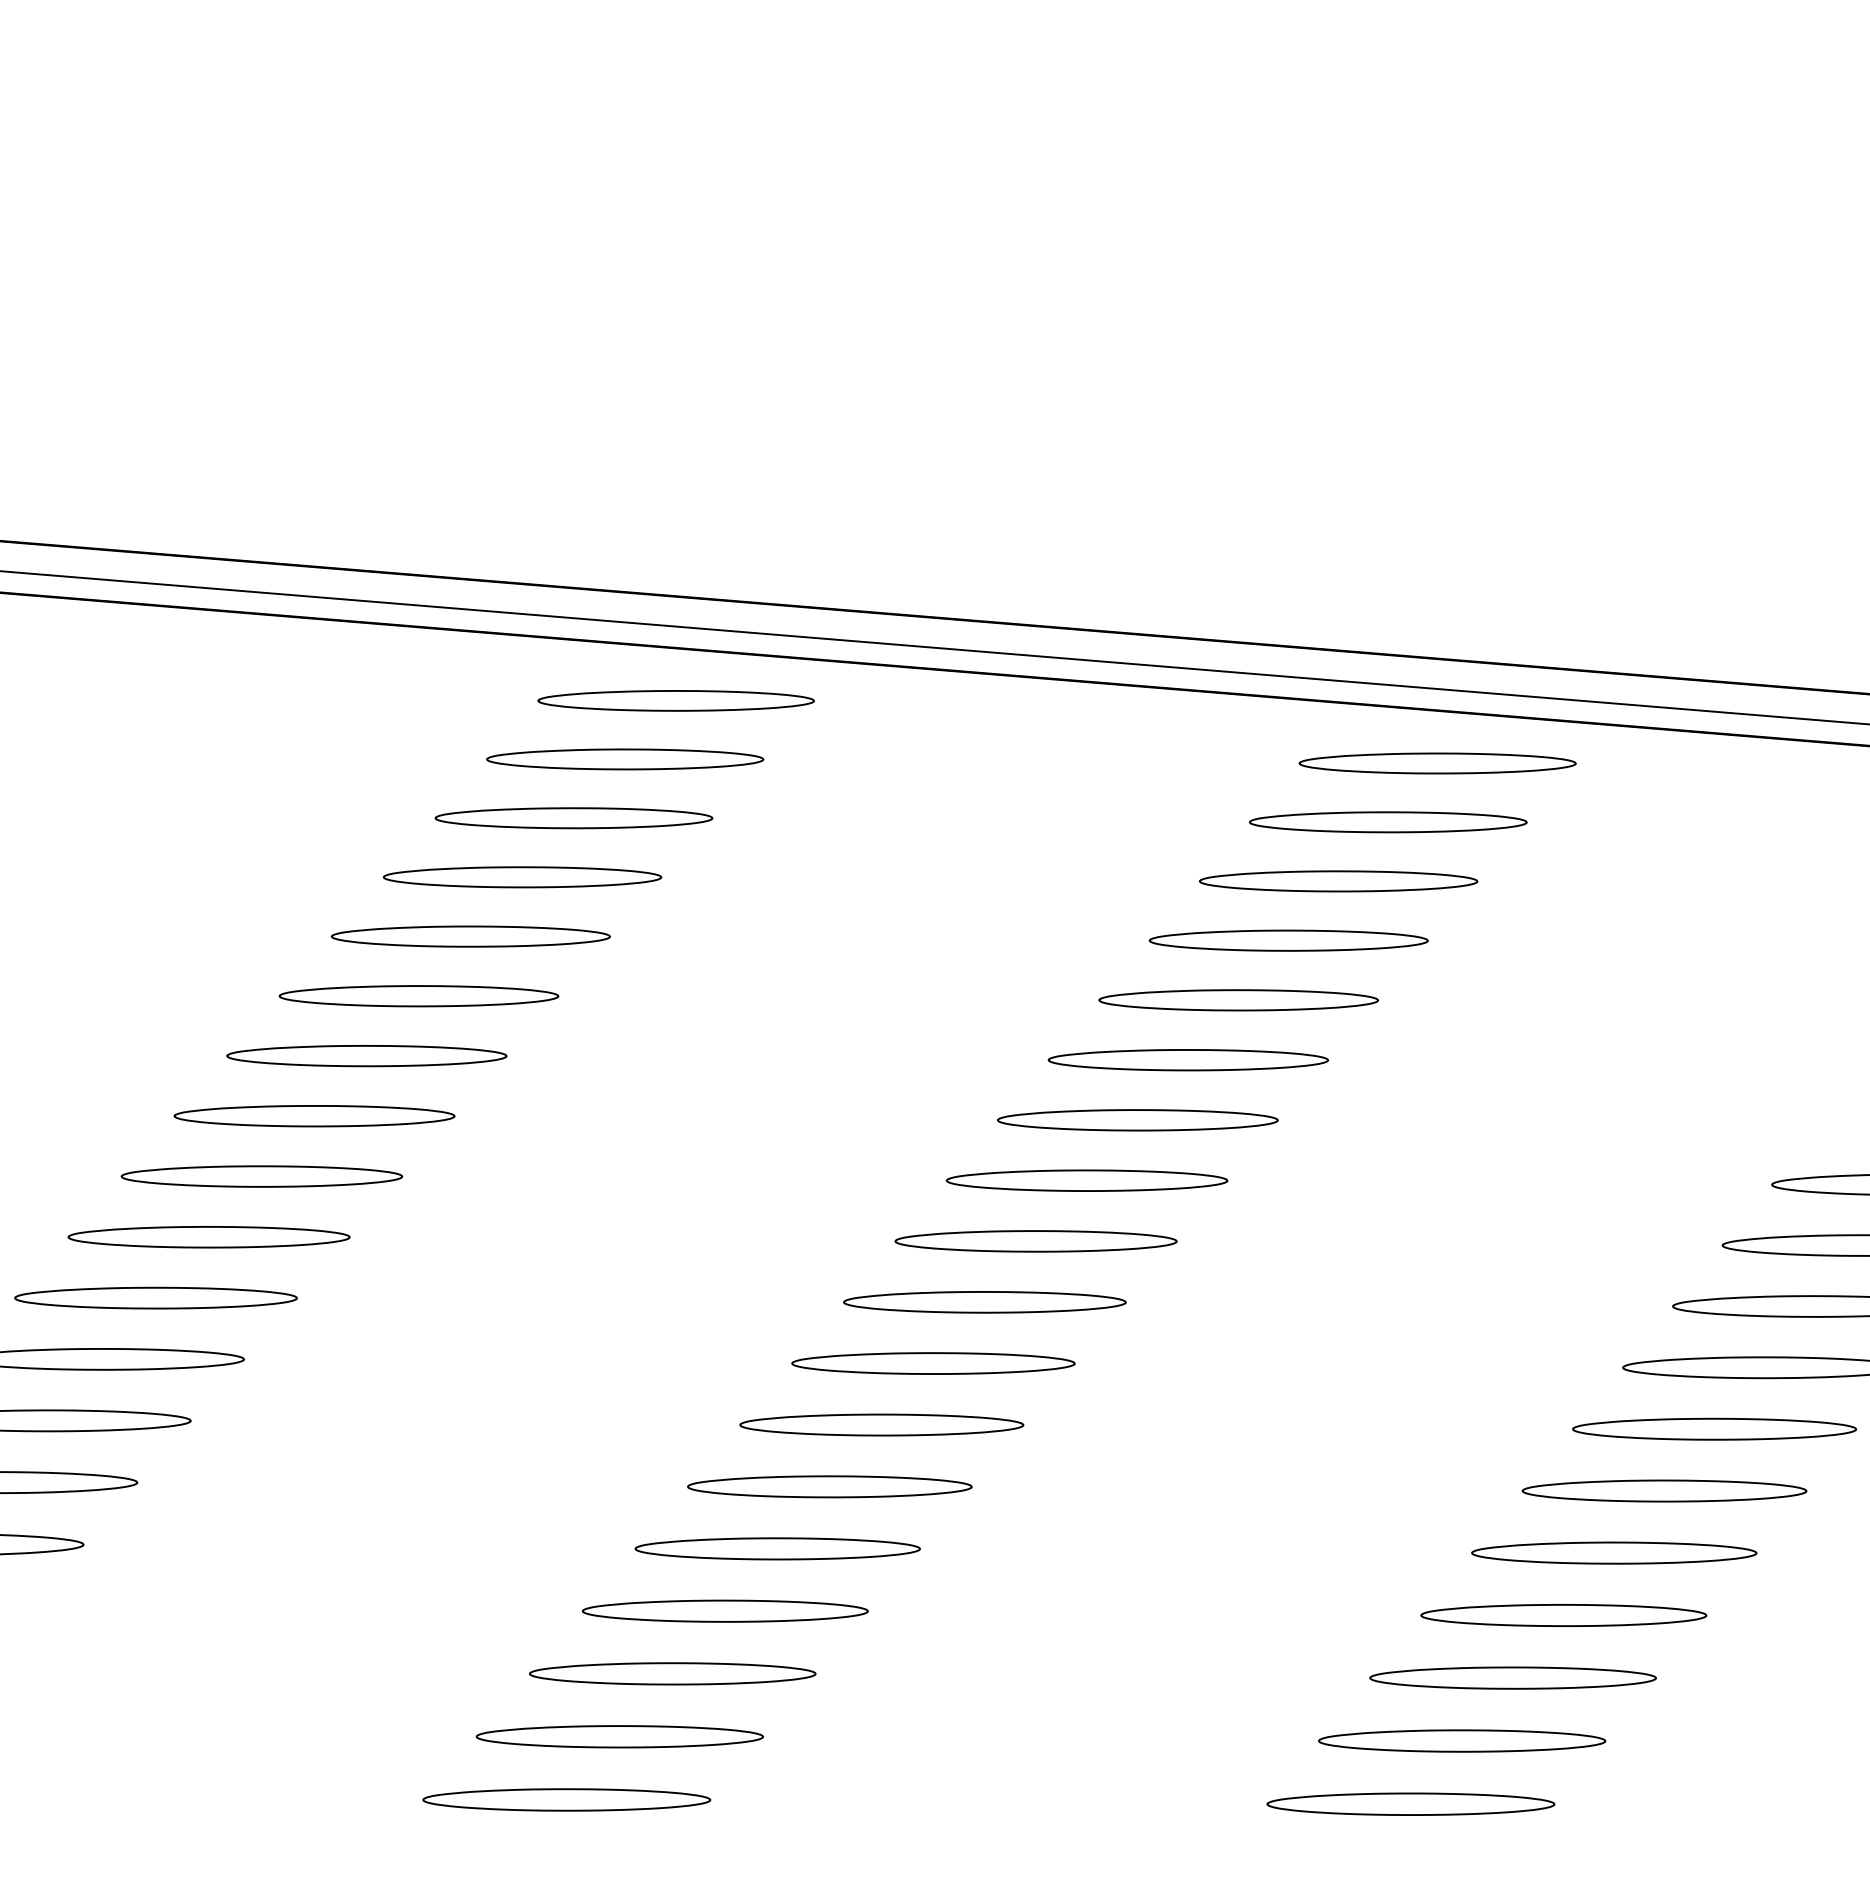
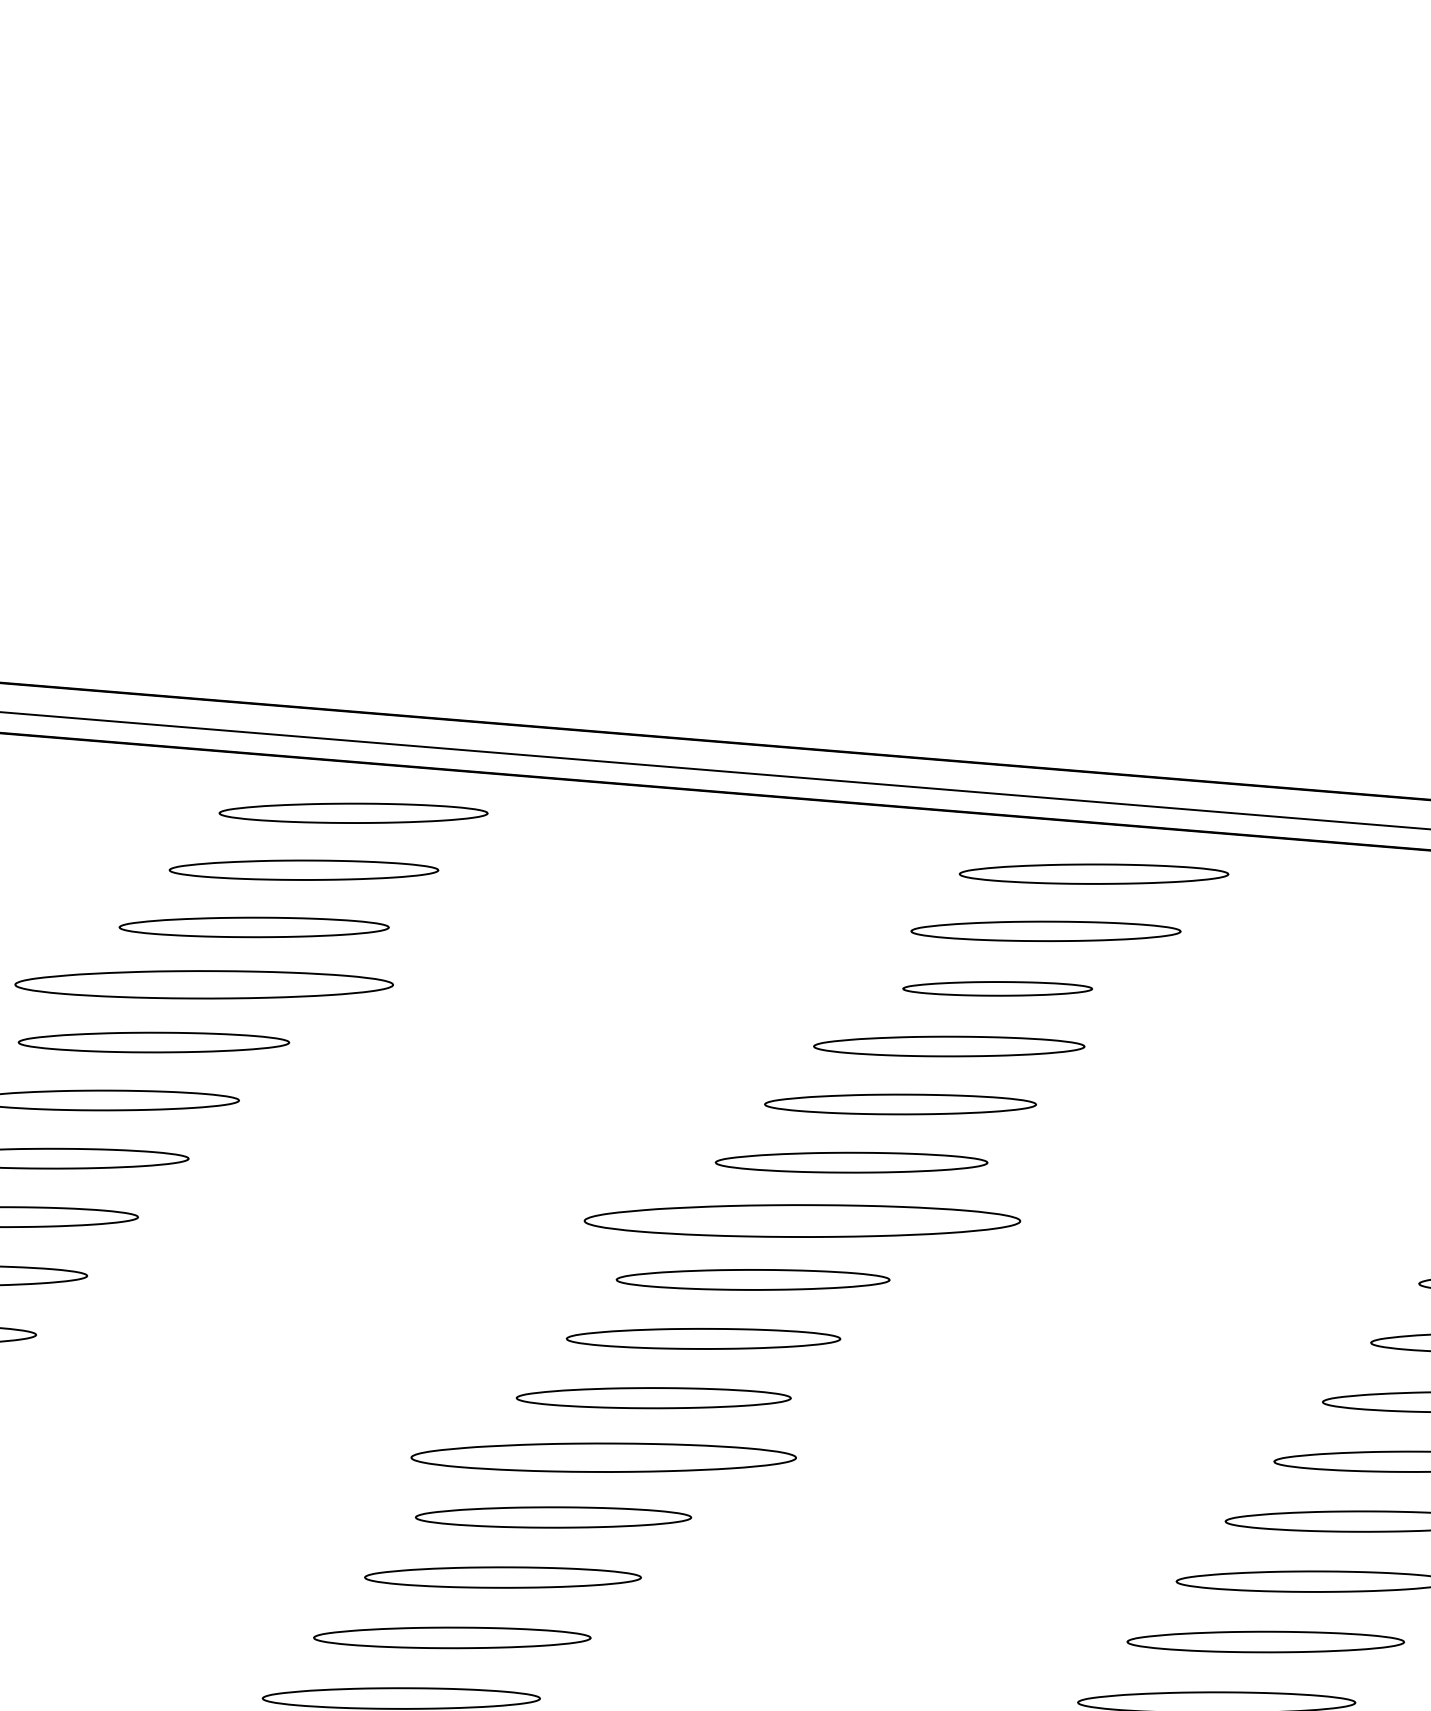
part: (522, 877) -> (204, 985), size x1.4
part: (1338, 881) -> (997, 988), size x0.7
part: (1137, 1120) -> (802, 1221), size x1.6
part: (933, 1363) -> (603, 1457), size x1.4

